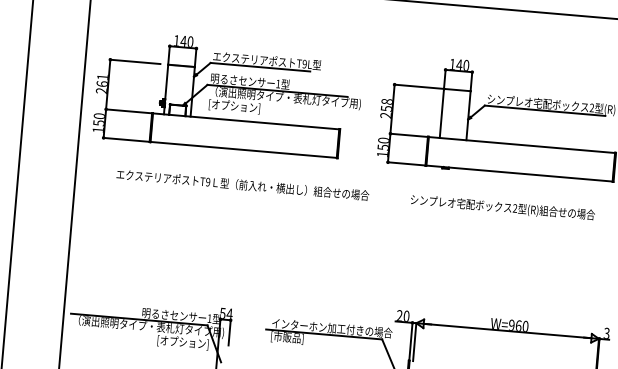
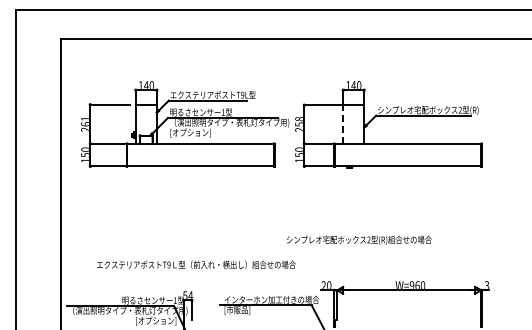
part: (229, 95) -> (185, 124), moved
line: (442, 113) -> (343, 124), solid -> dashed
text: (243, 184) -> (196, 264), moved
text: (503, 206) -> (359, 239), moved

